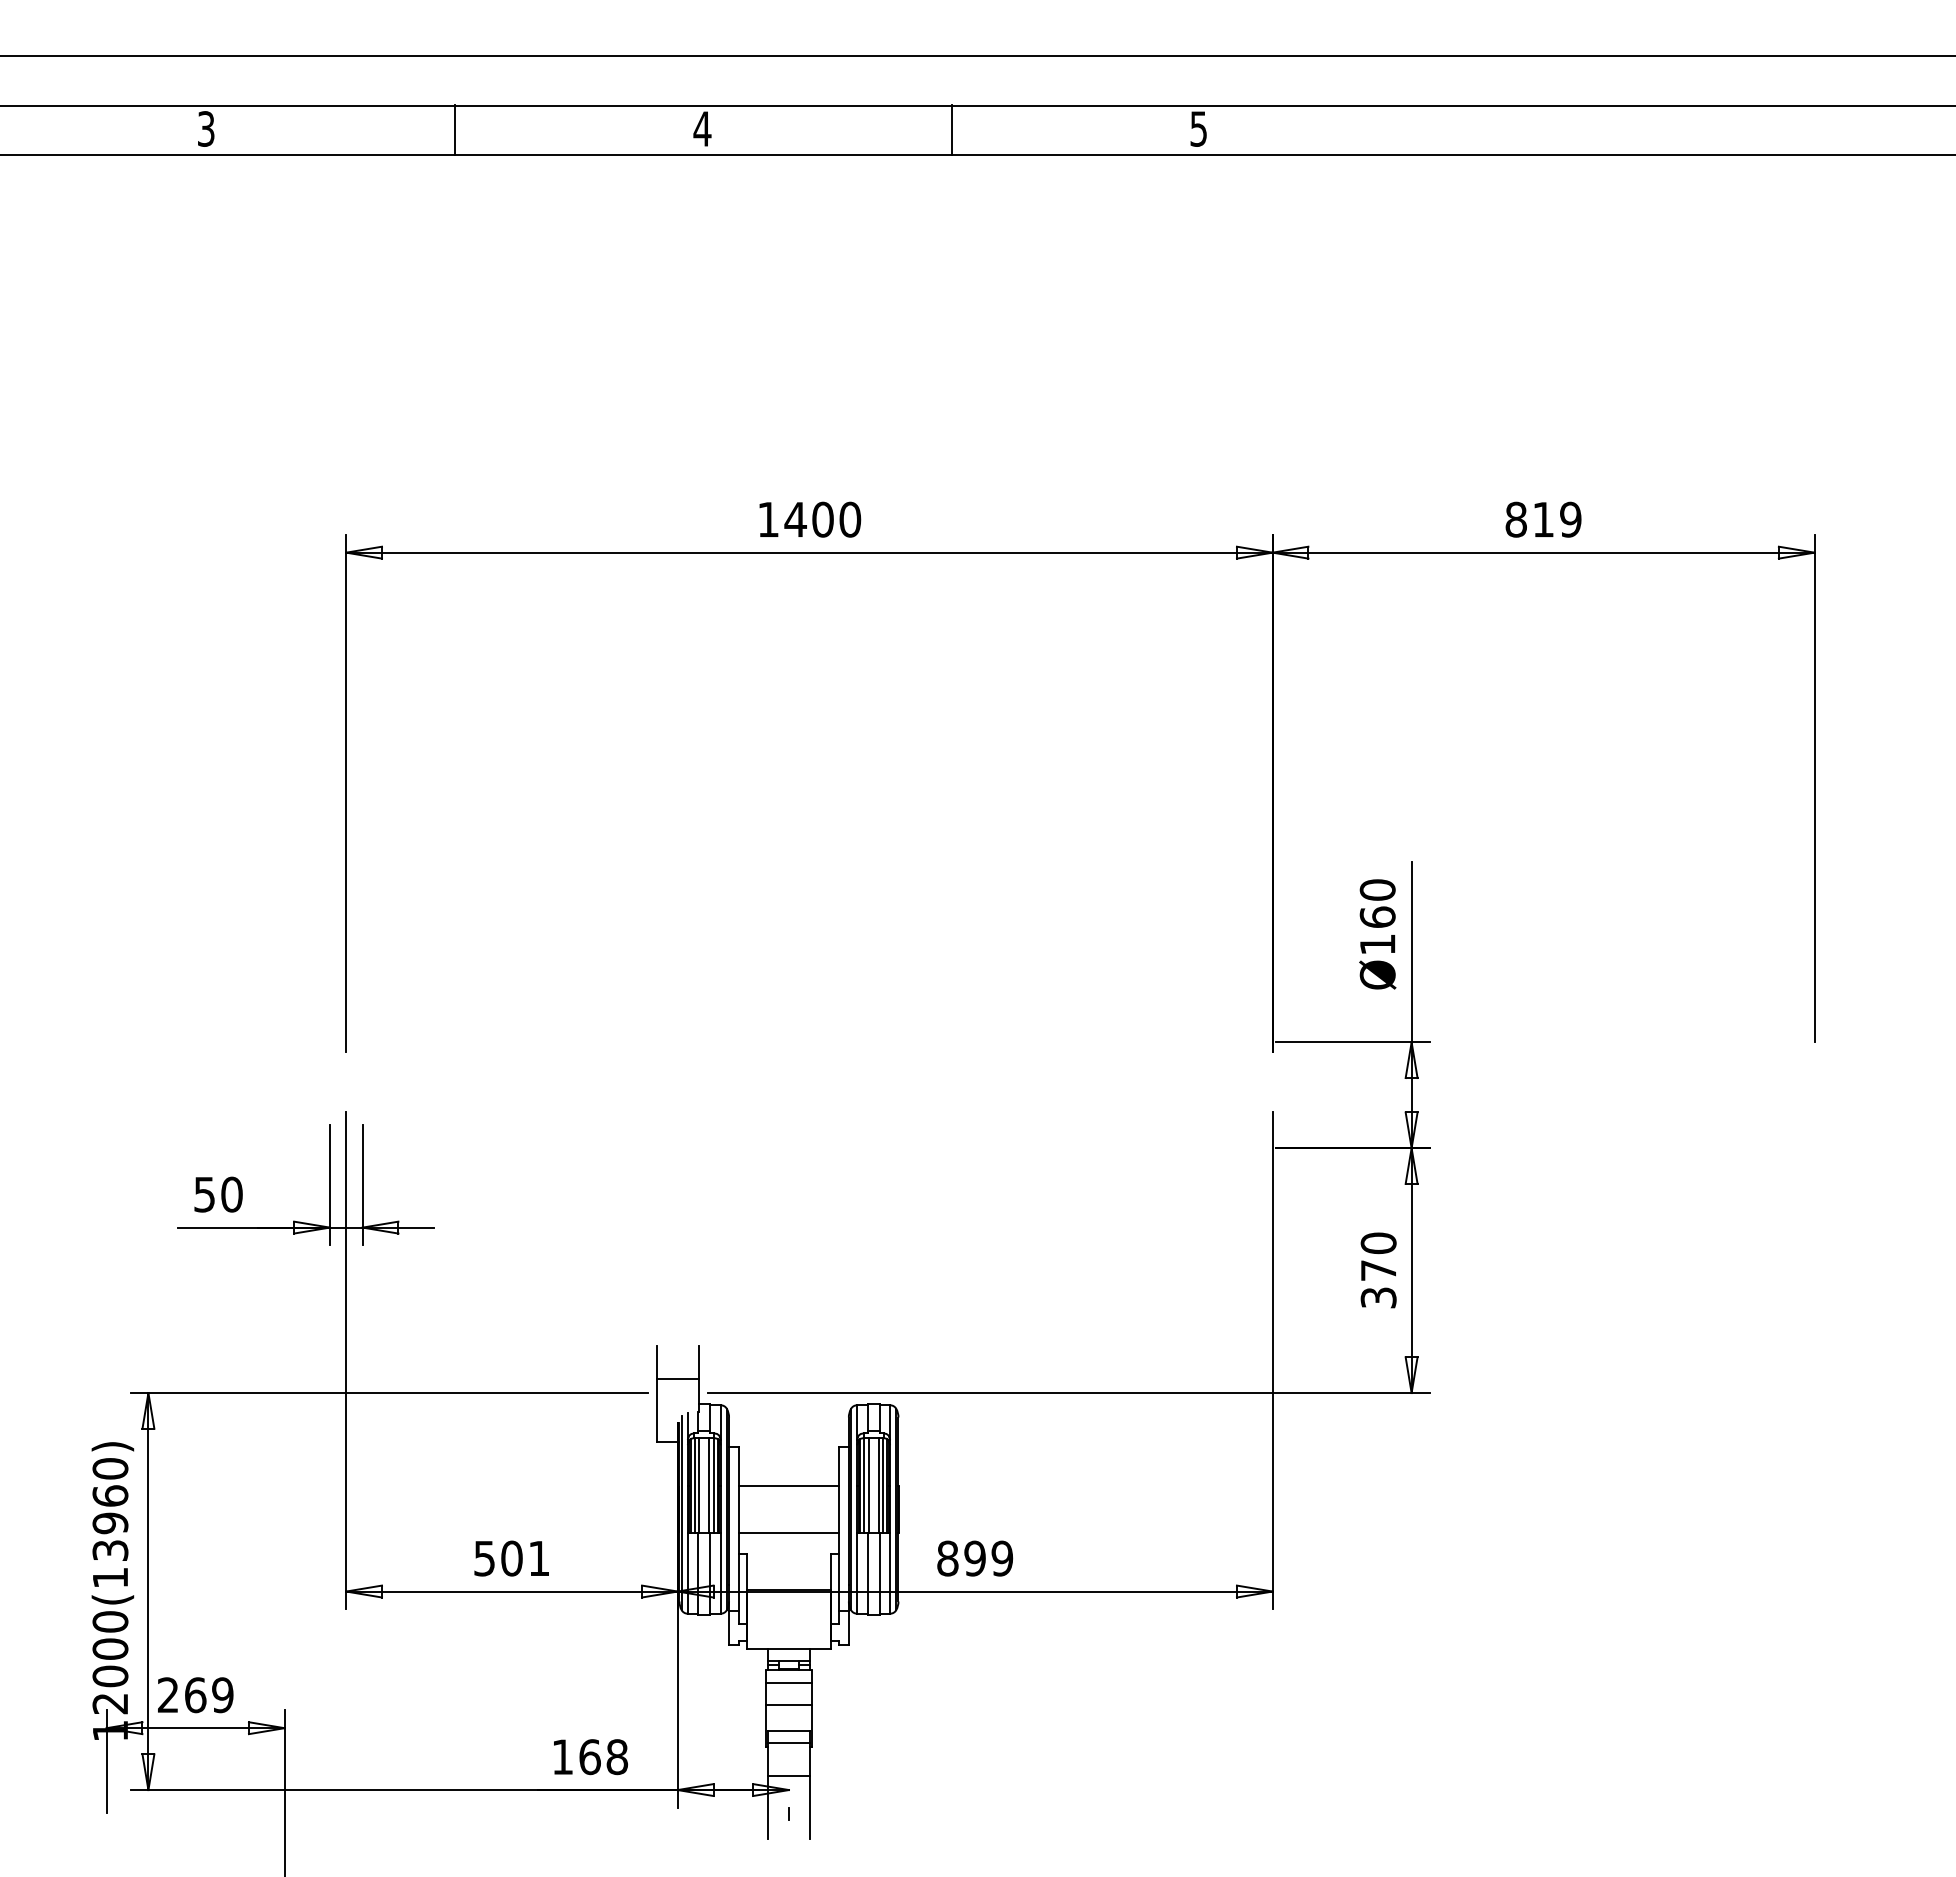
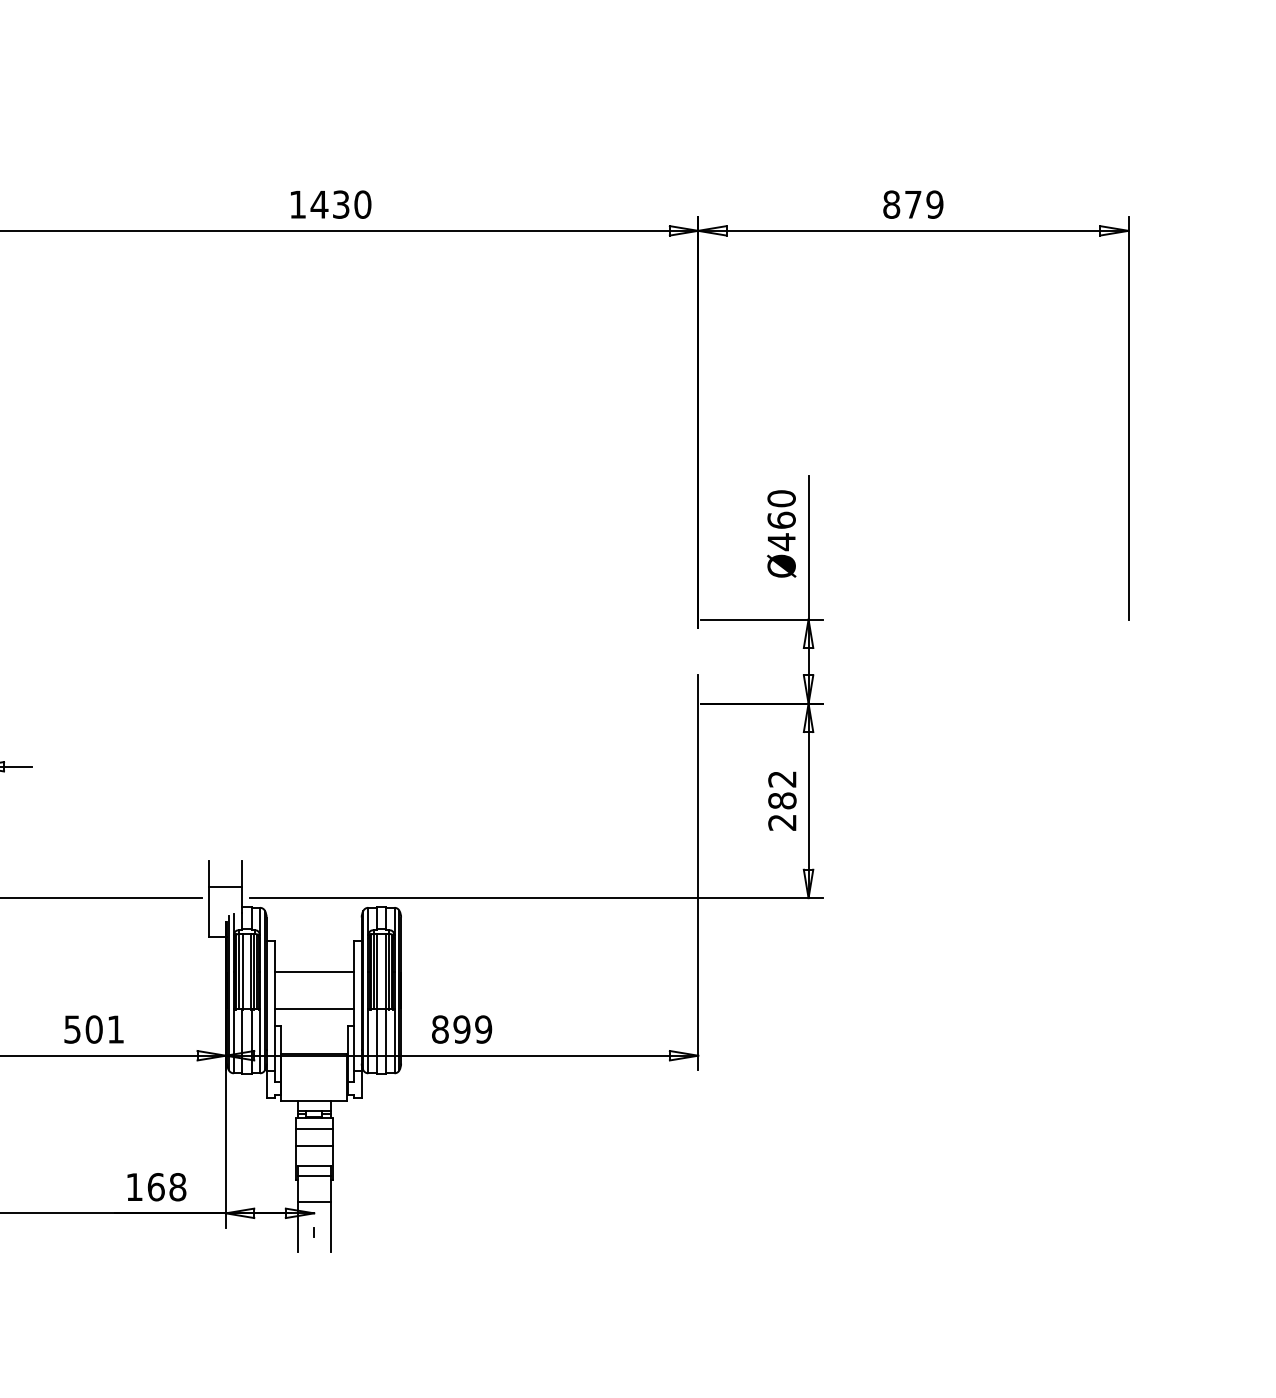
text: (822, 519) -> (340, 204), 1400 -> 1430
text: (1543, 519) -> (913, 204), 819 -> 879
text: (1377, 944) -> (781, 541), Ø160 -> Ø460
text: (1378, 1270) -> (782, 800), 370 -> 282

